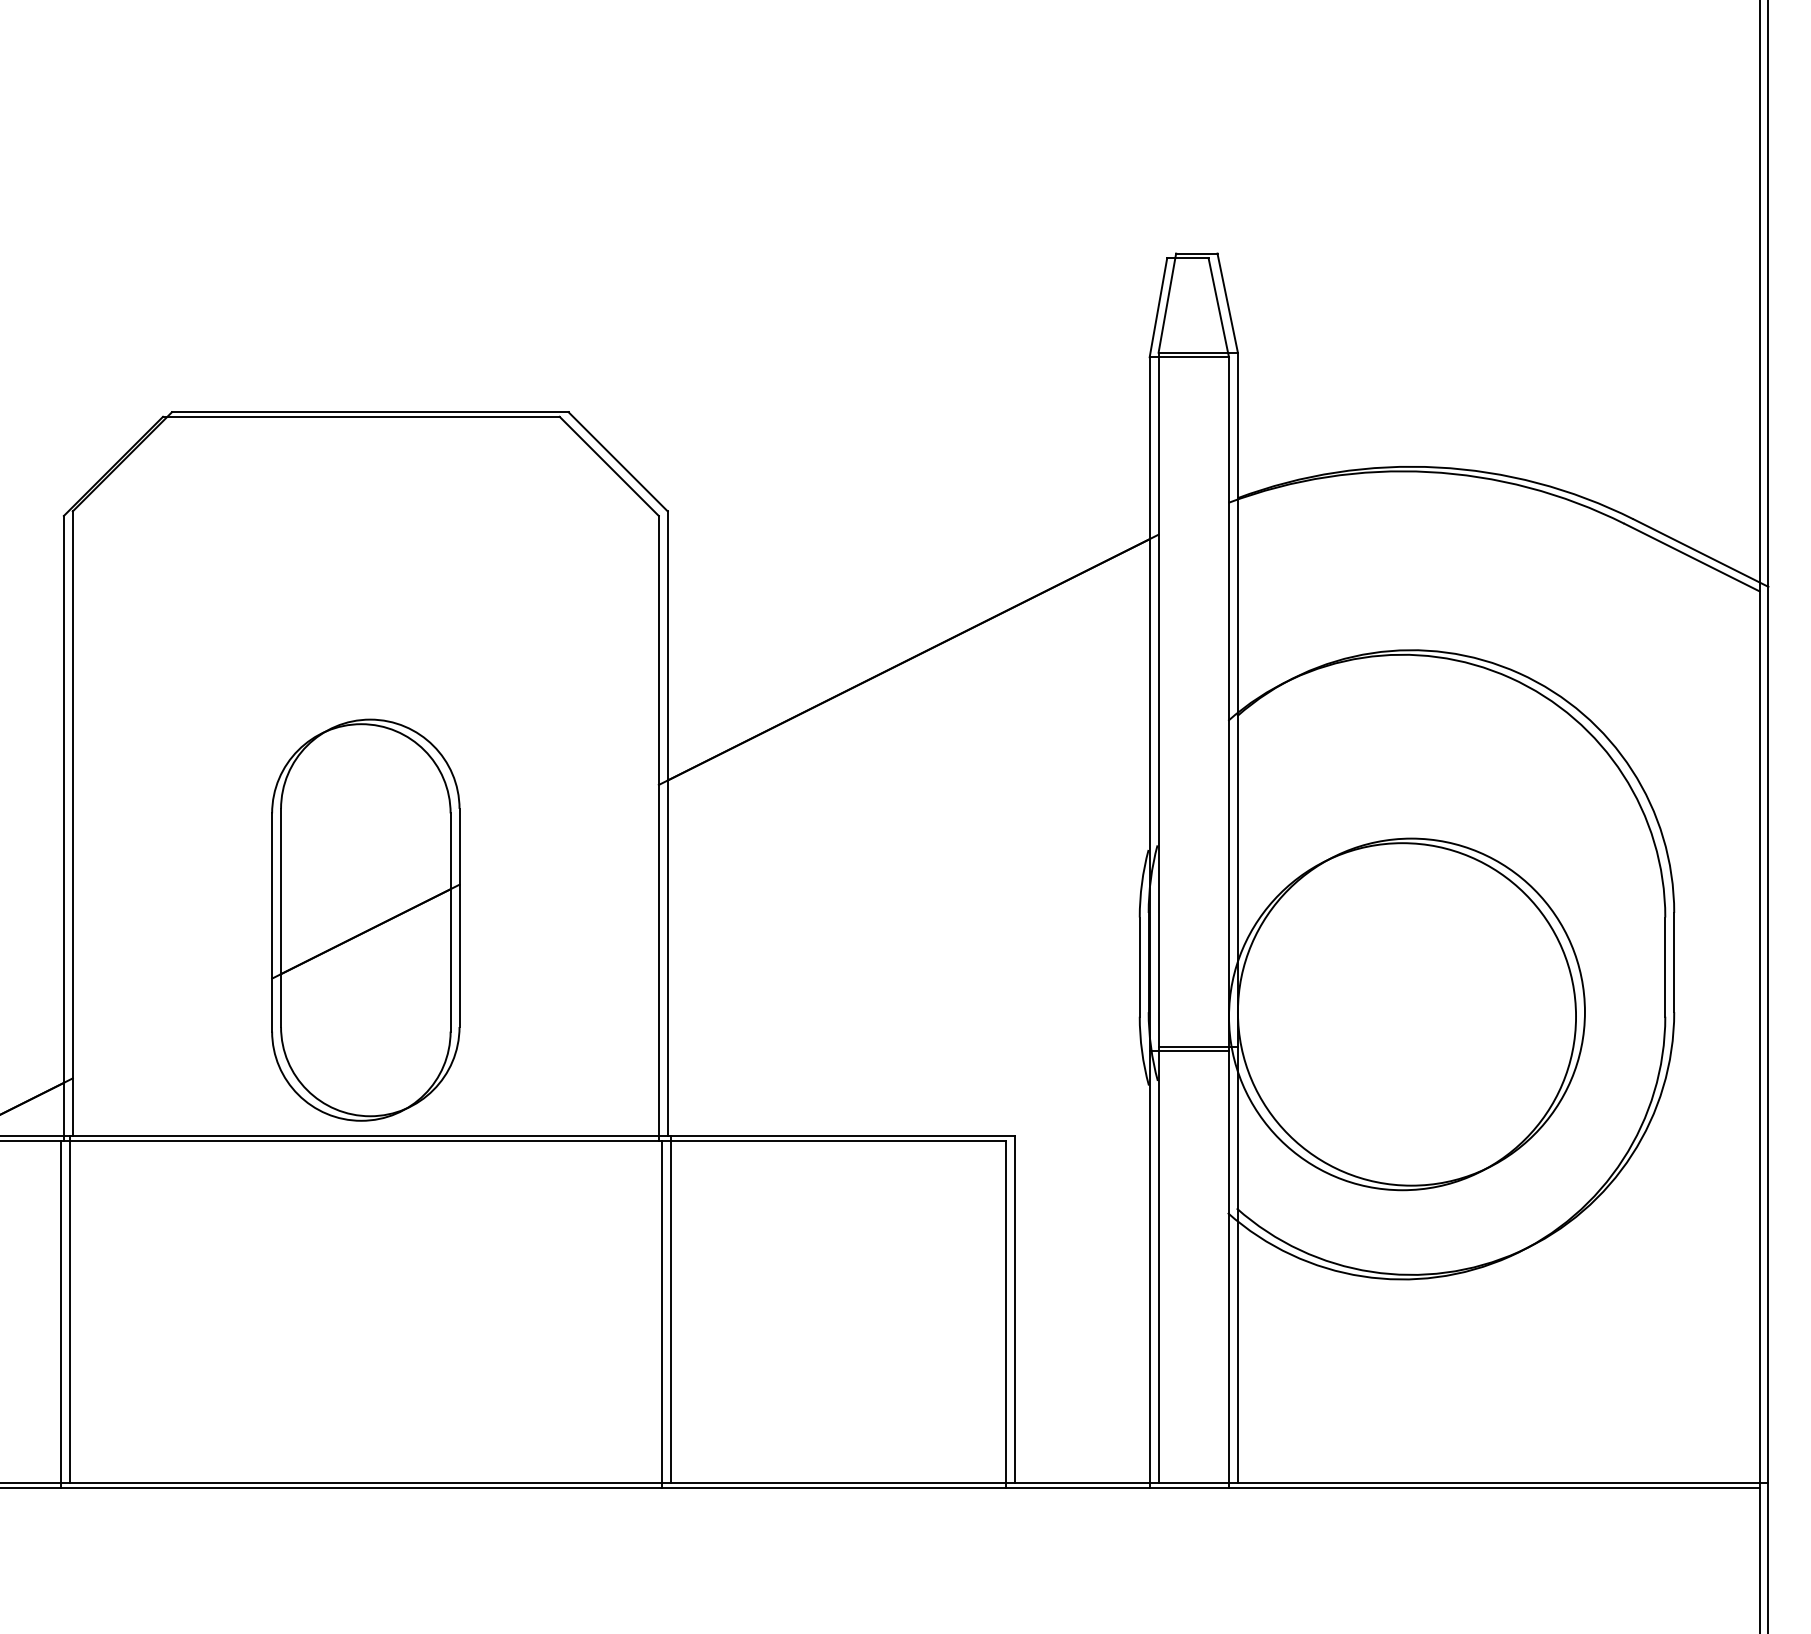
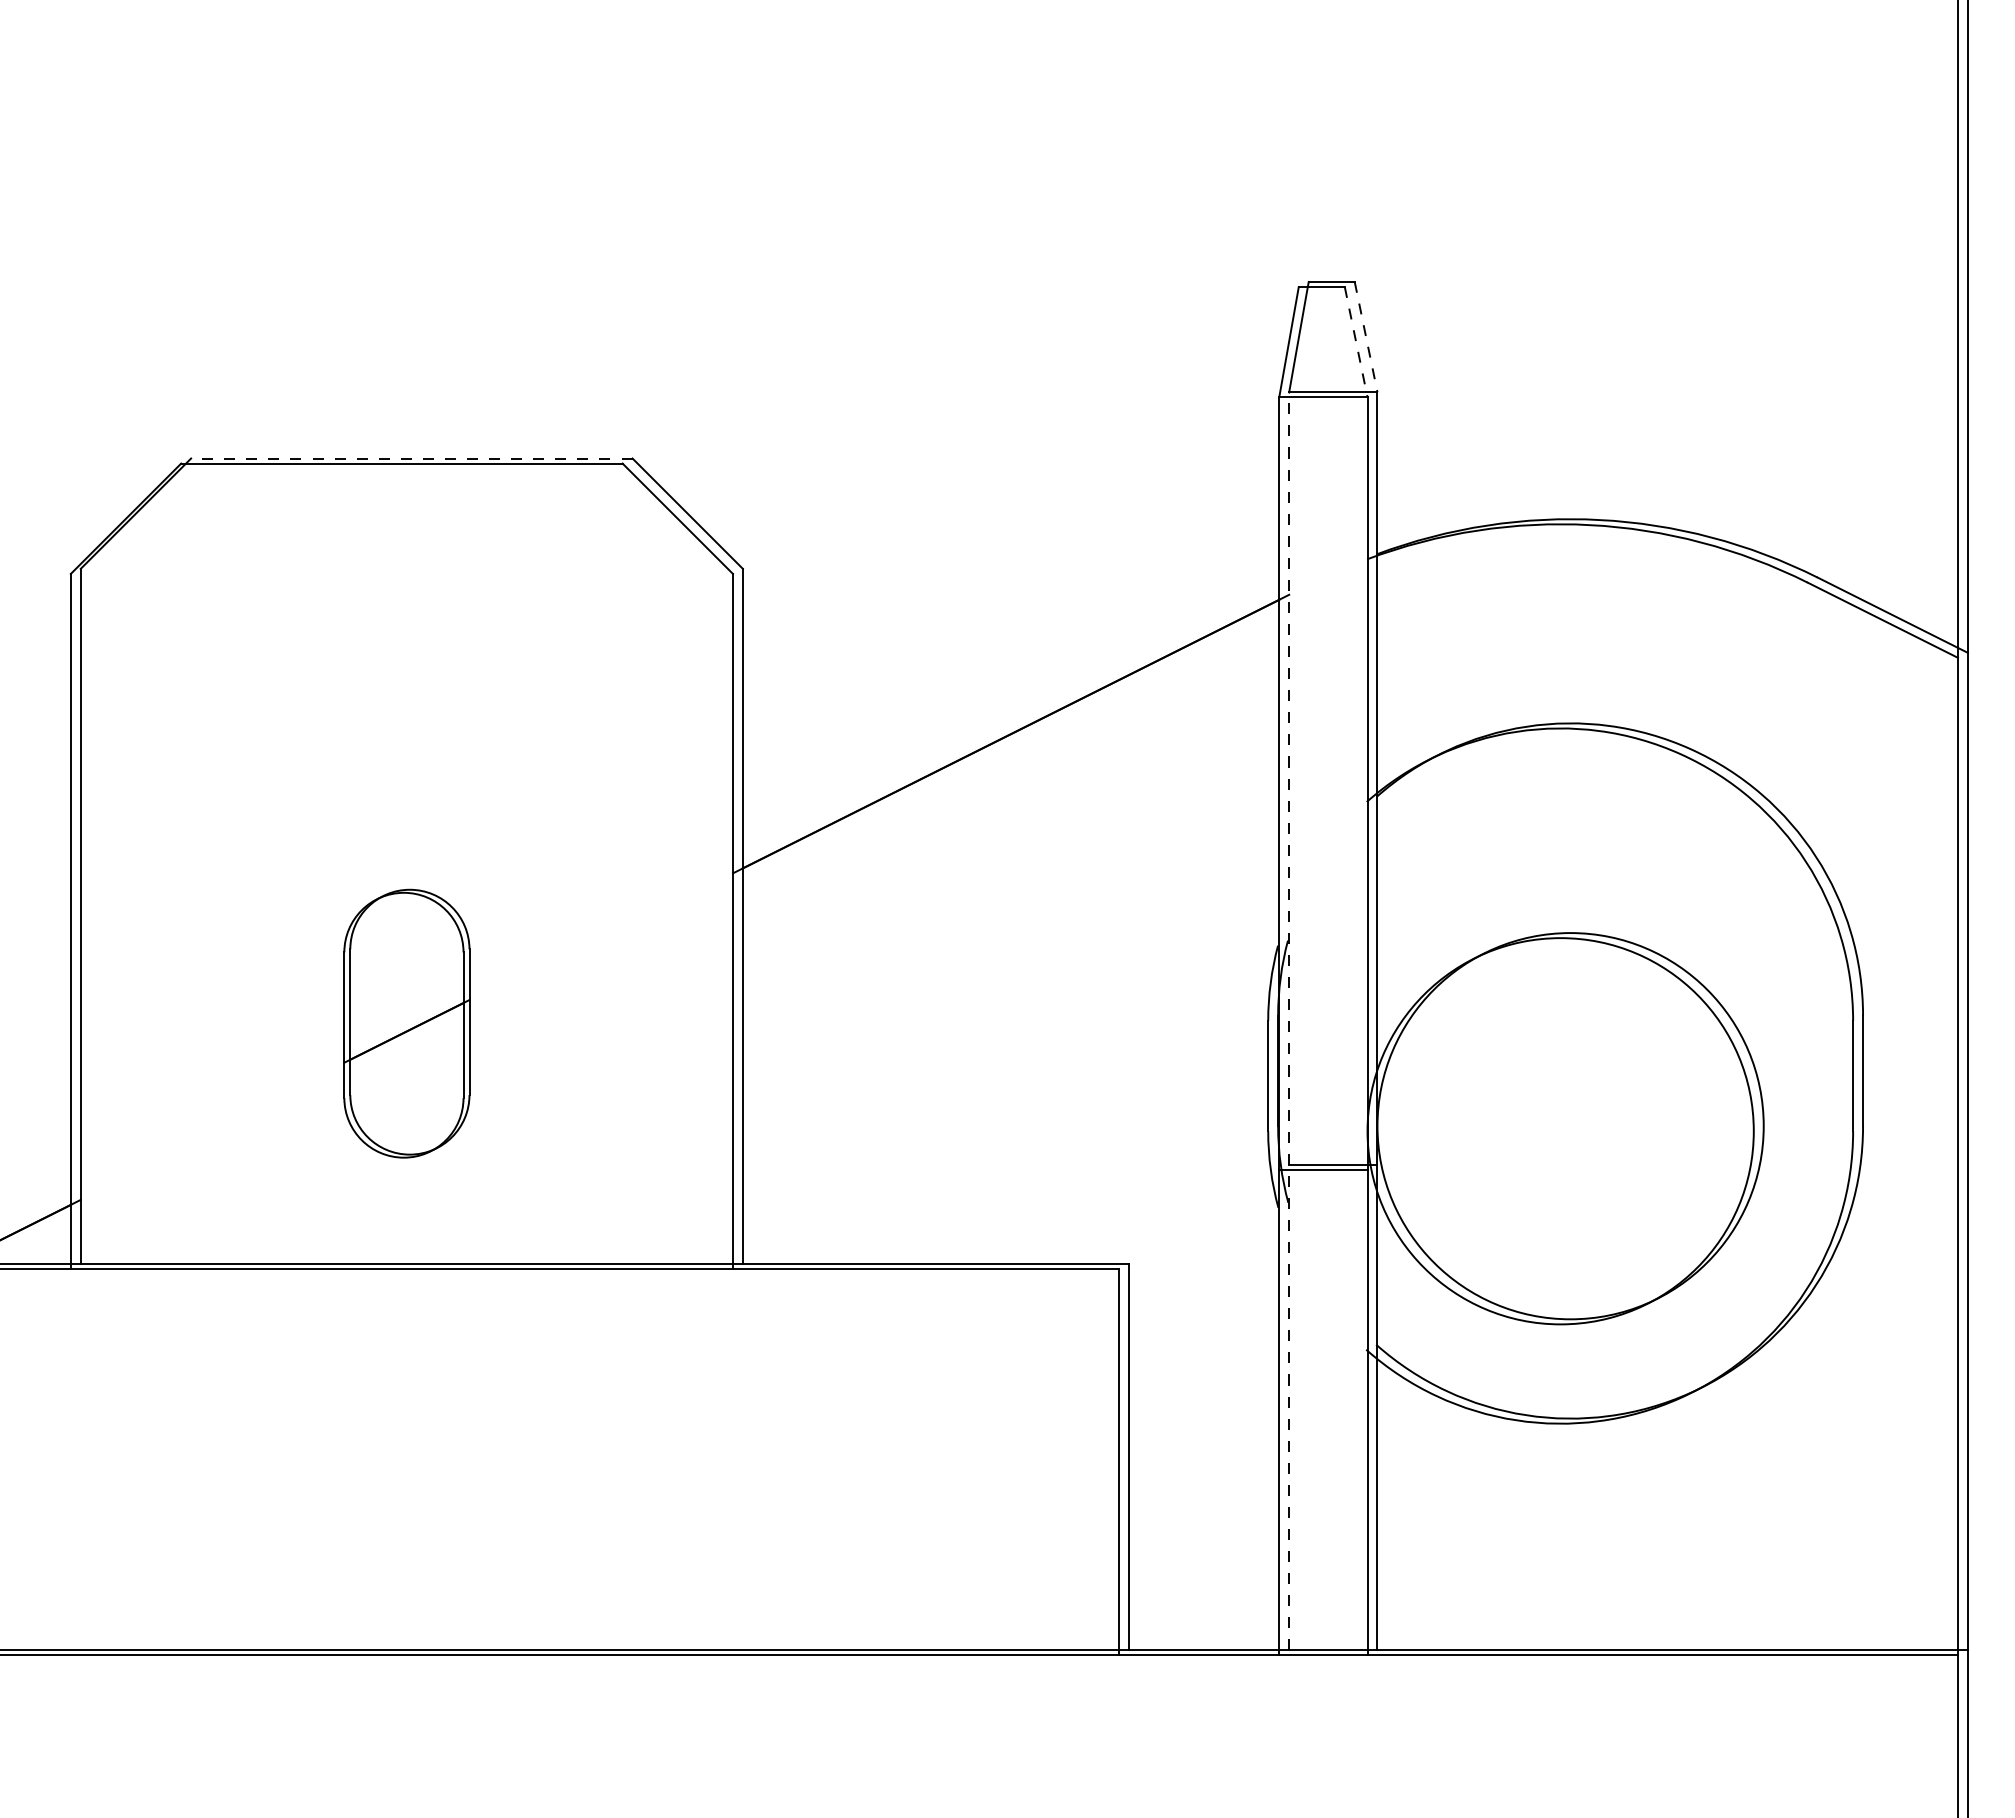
line: (1228, 303) -> (1366, 337), solid -> dashed
line: (1219, 307) -> (1356, 342), solid -> dashed
line: (369, 412) -> (411, 458), solid -> dashed
line: (1158, 917) -> (1289, 1020), solid -> dashed
part: (365, 919) -> (406, 1023), size x0.6
line: (69, 1309) -> (77, 1457), removed
line: (670, 1309) -> (746, 1457), removed
line: (60, 1314) -> (67, 1462), removed
line: (662, 1314) -> (736, 1462), removed

